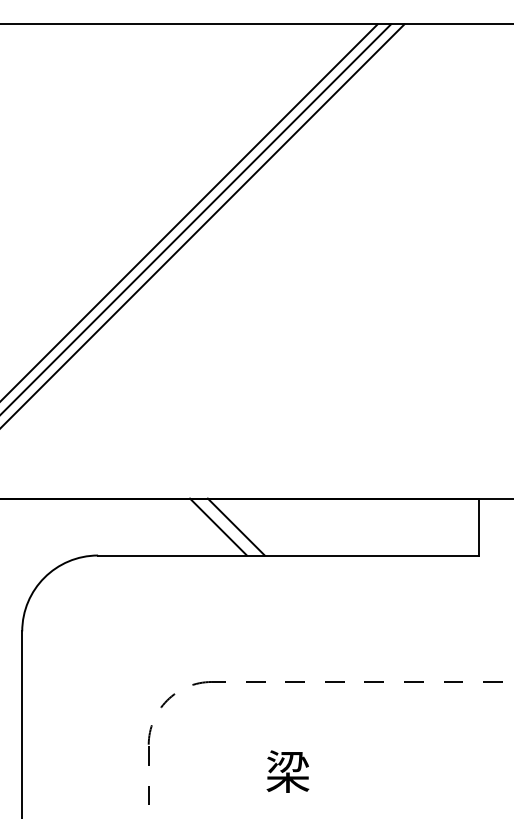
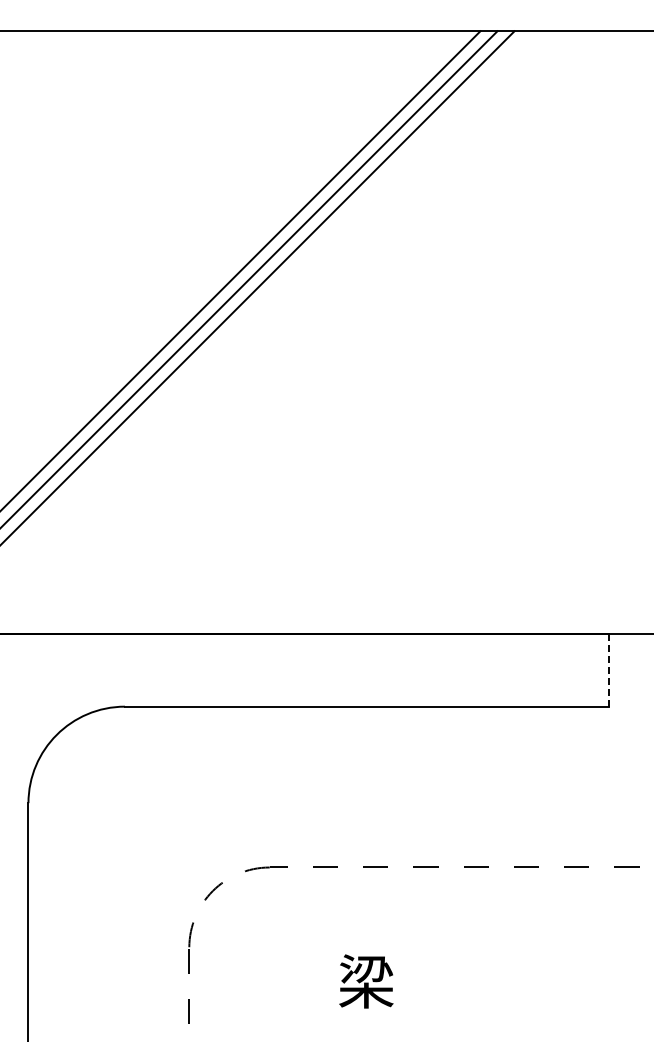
line: (218, 527) -> (277, 670), removed
line: (236, 527) -> (300, 670), removed
line: (479, 527) -> (609, 670), solid -> dashed

